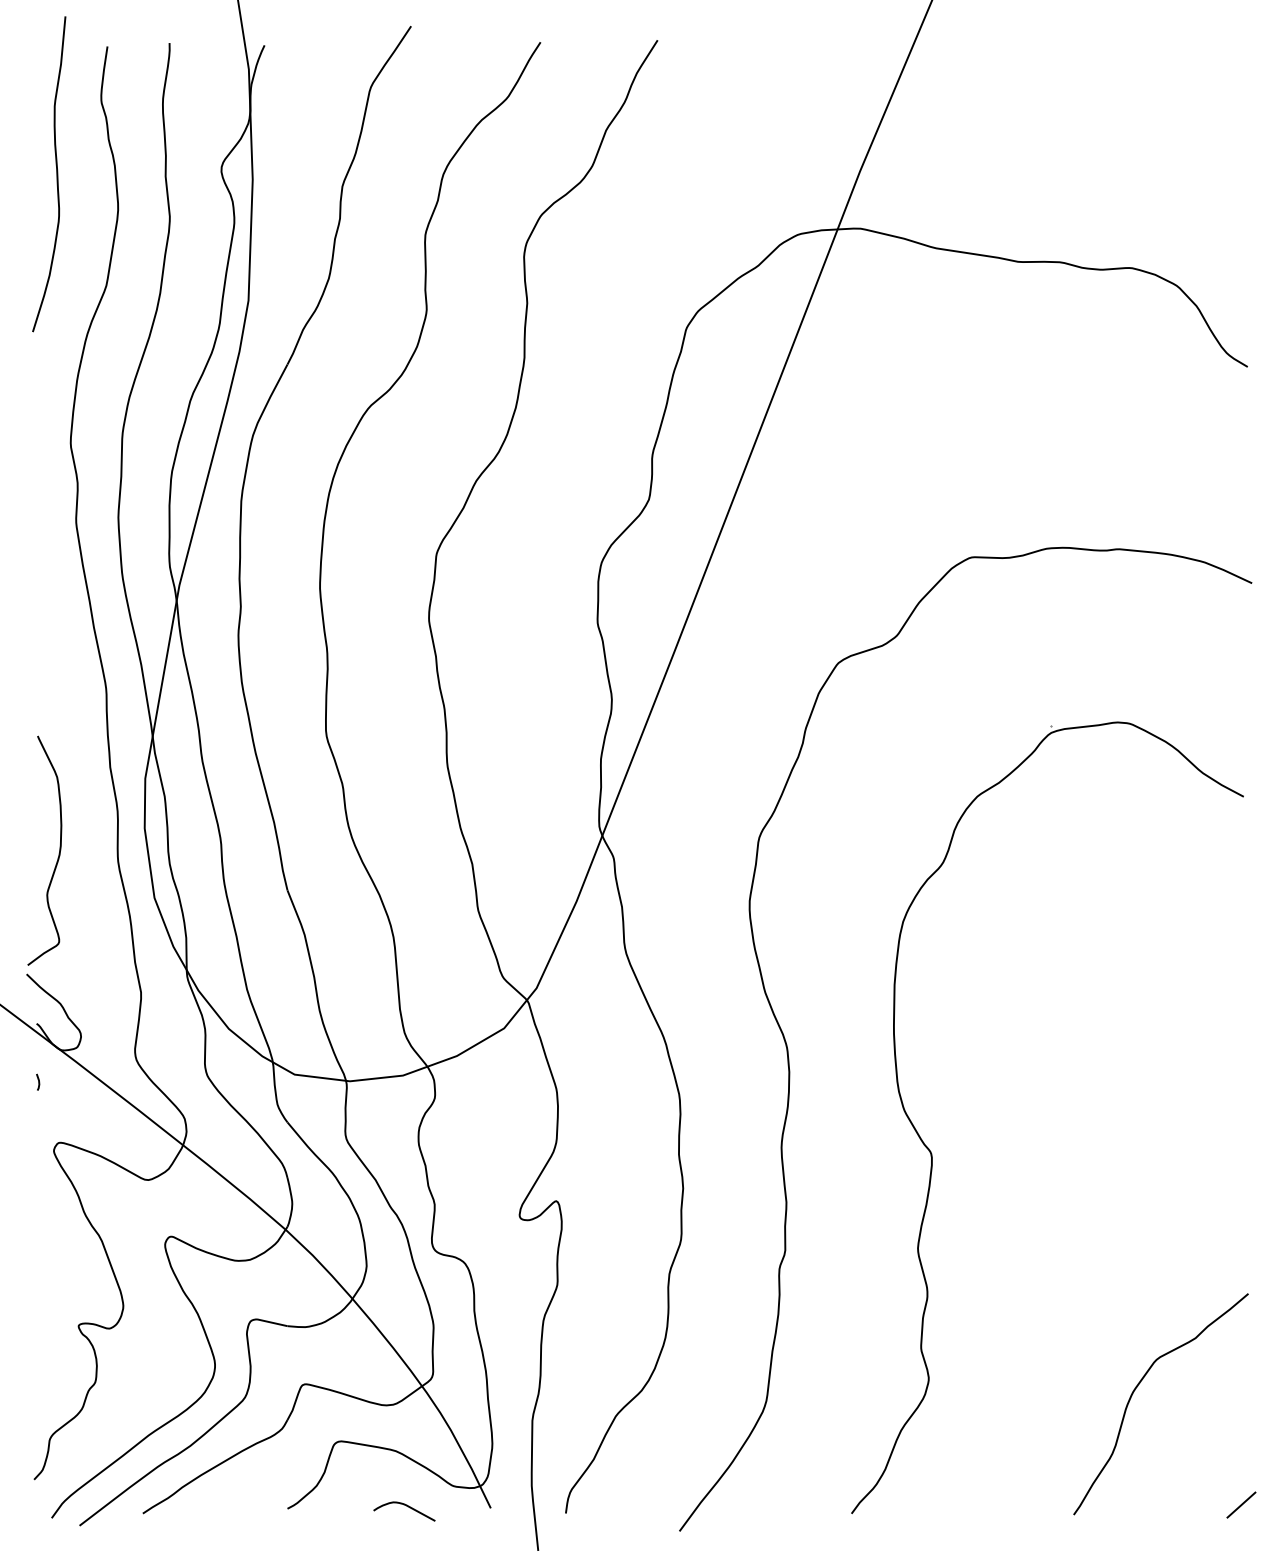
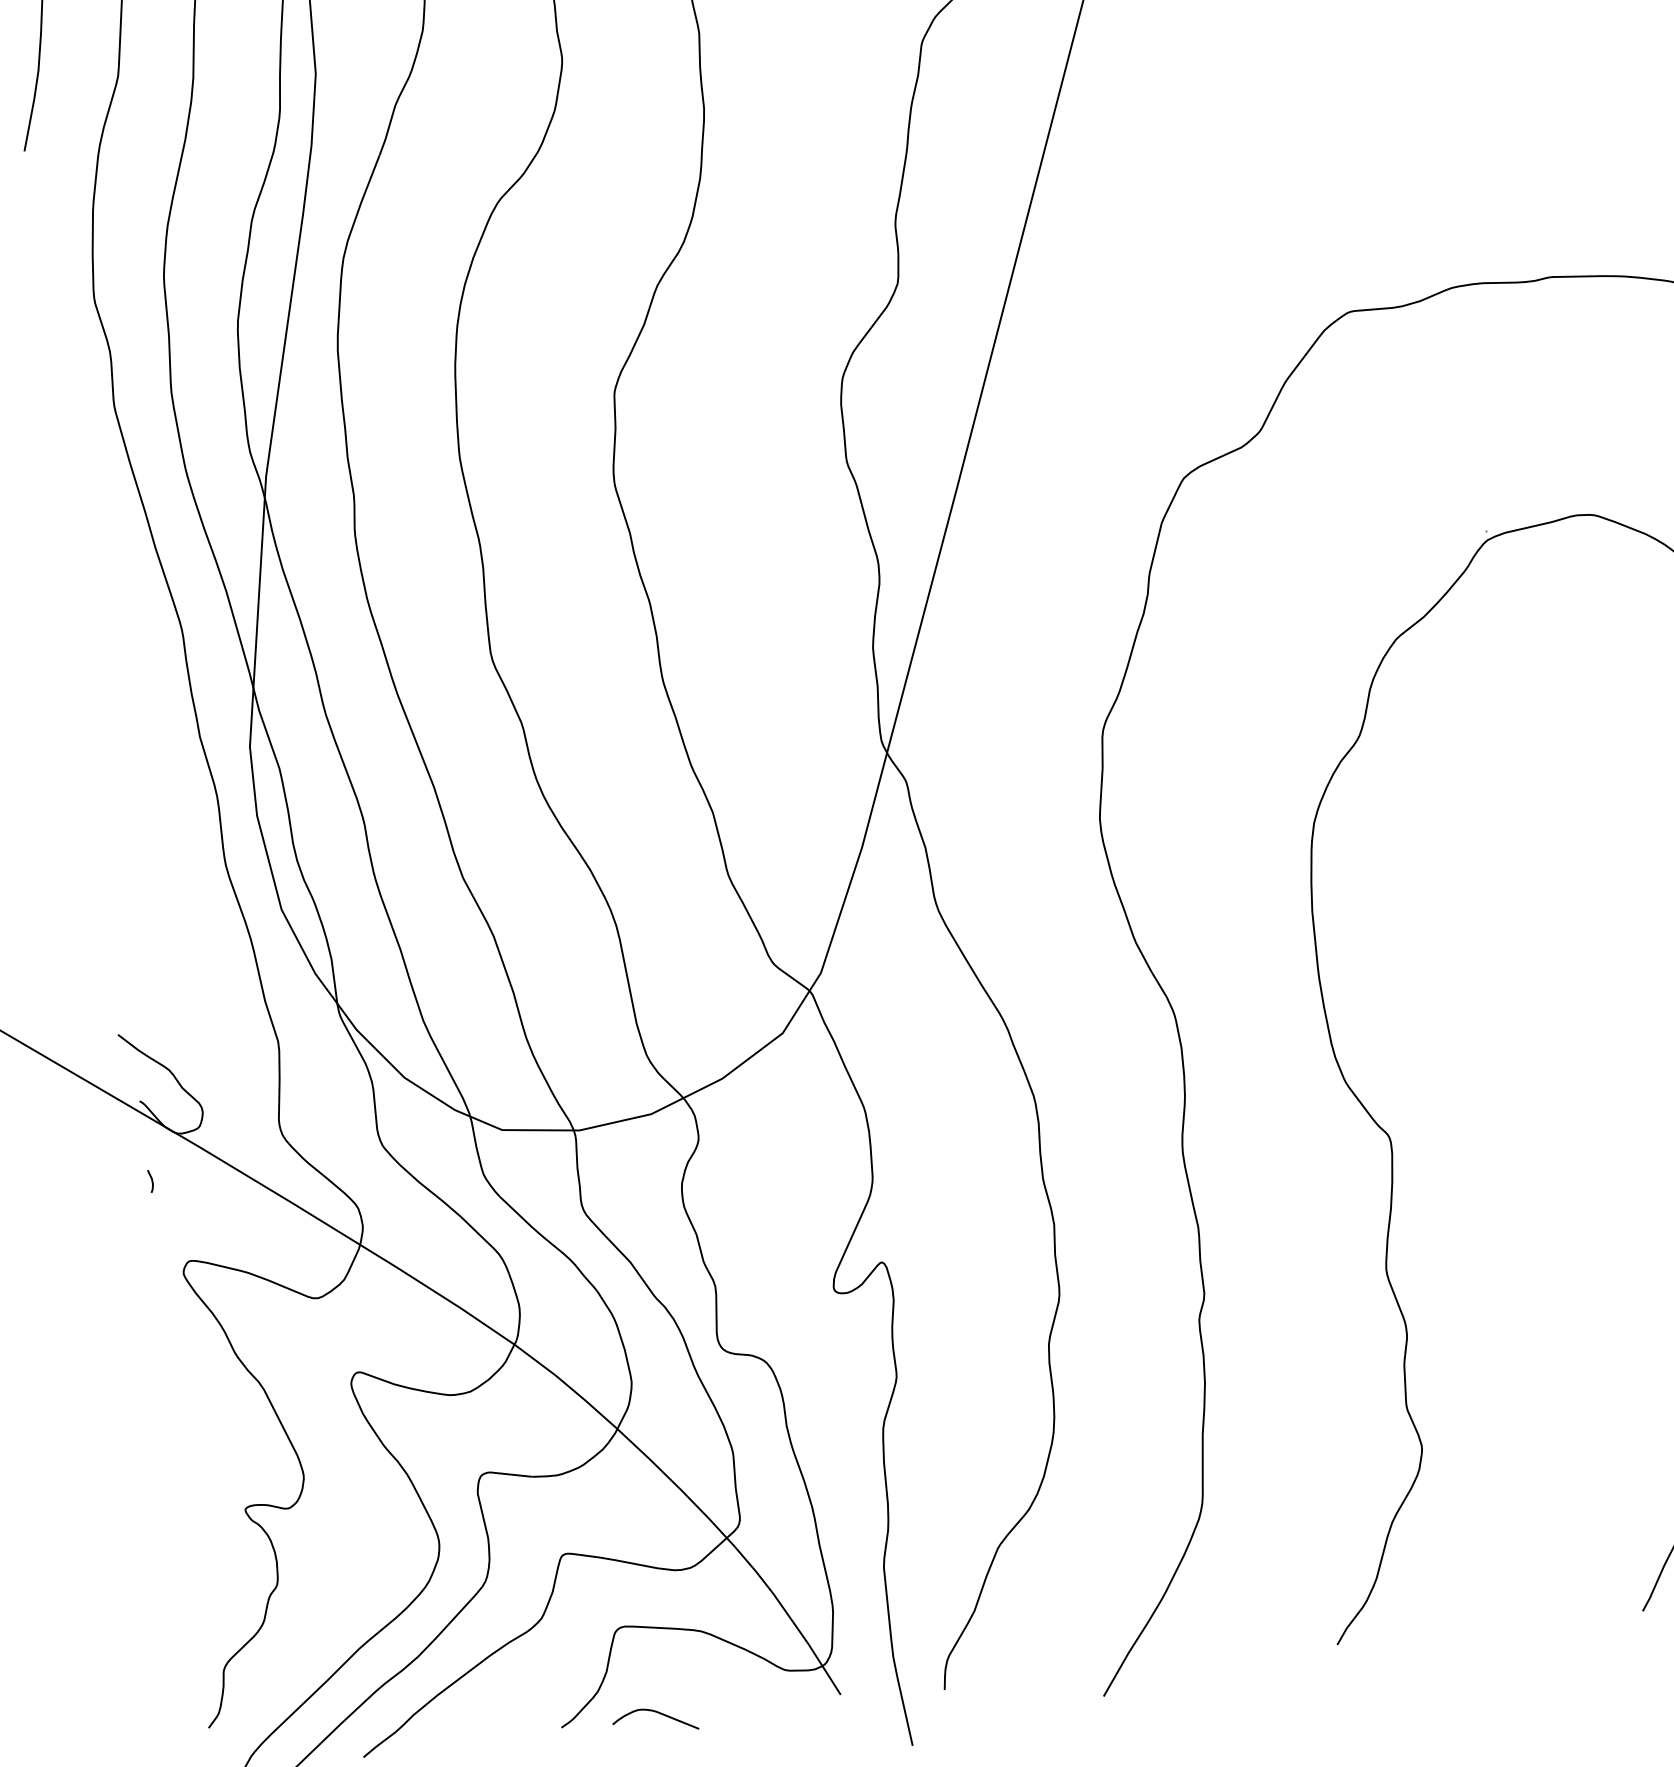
curve: (58, 853) -> (142, 863), removed
curve: (406, 1506) -> (657, 1713), moved

